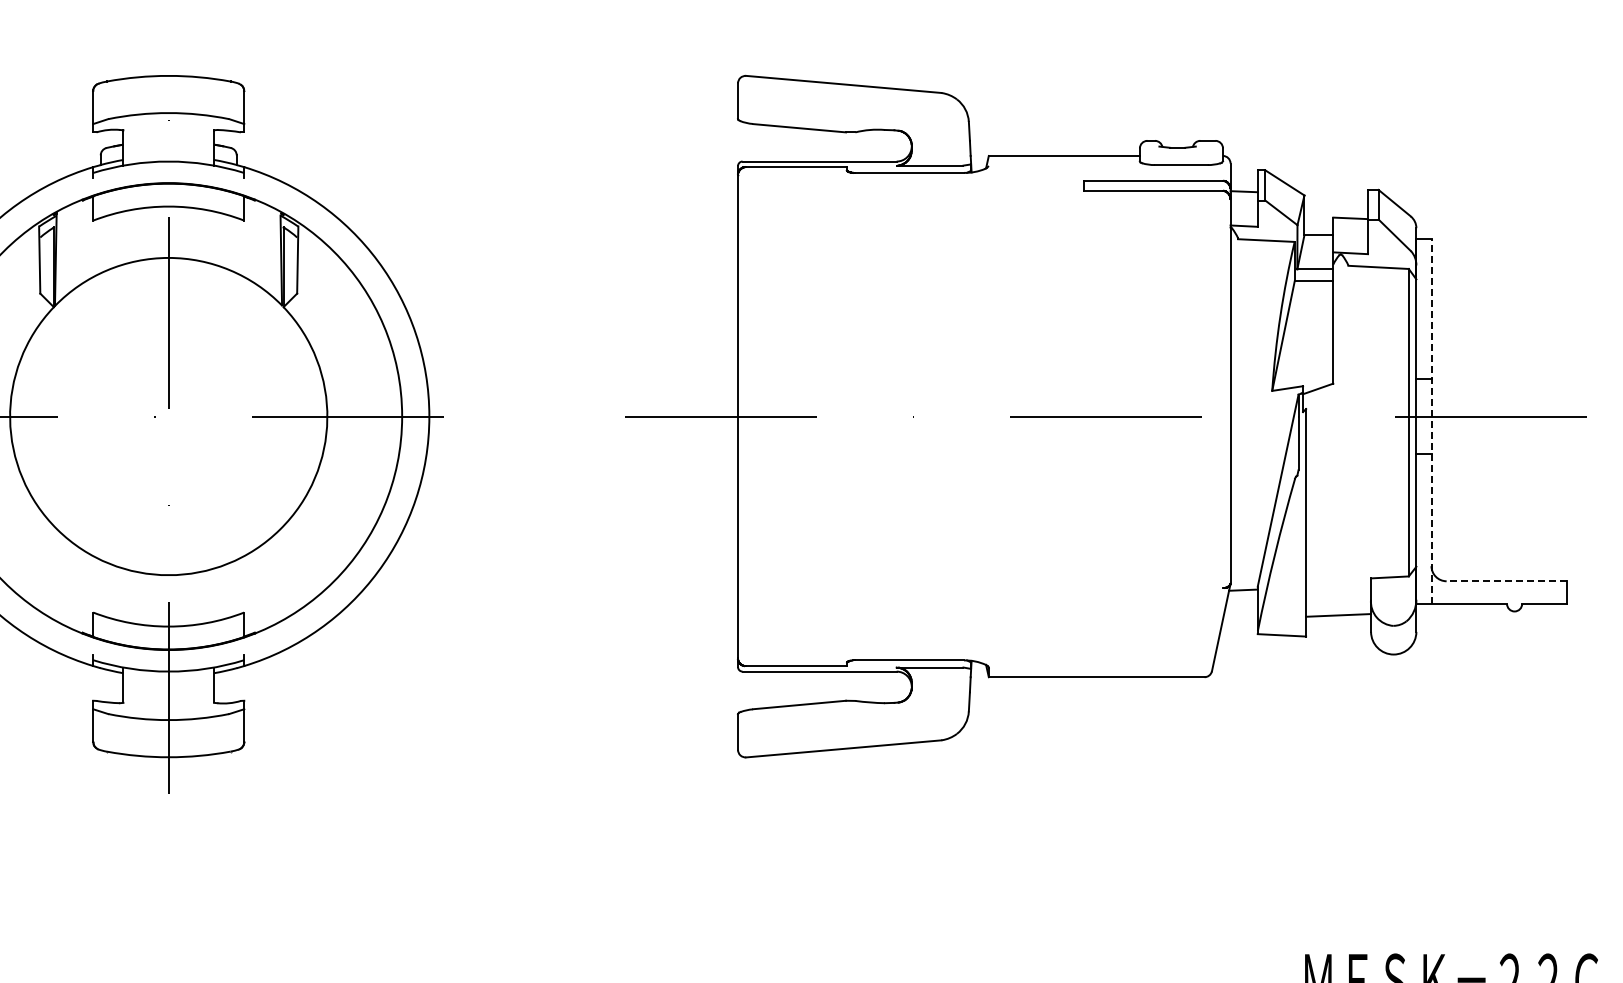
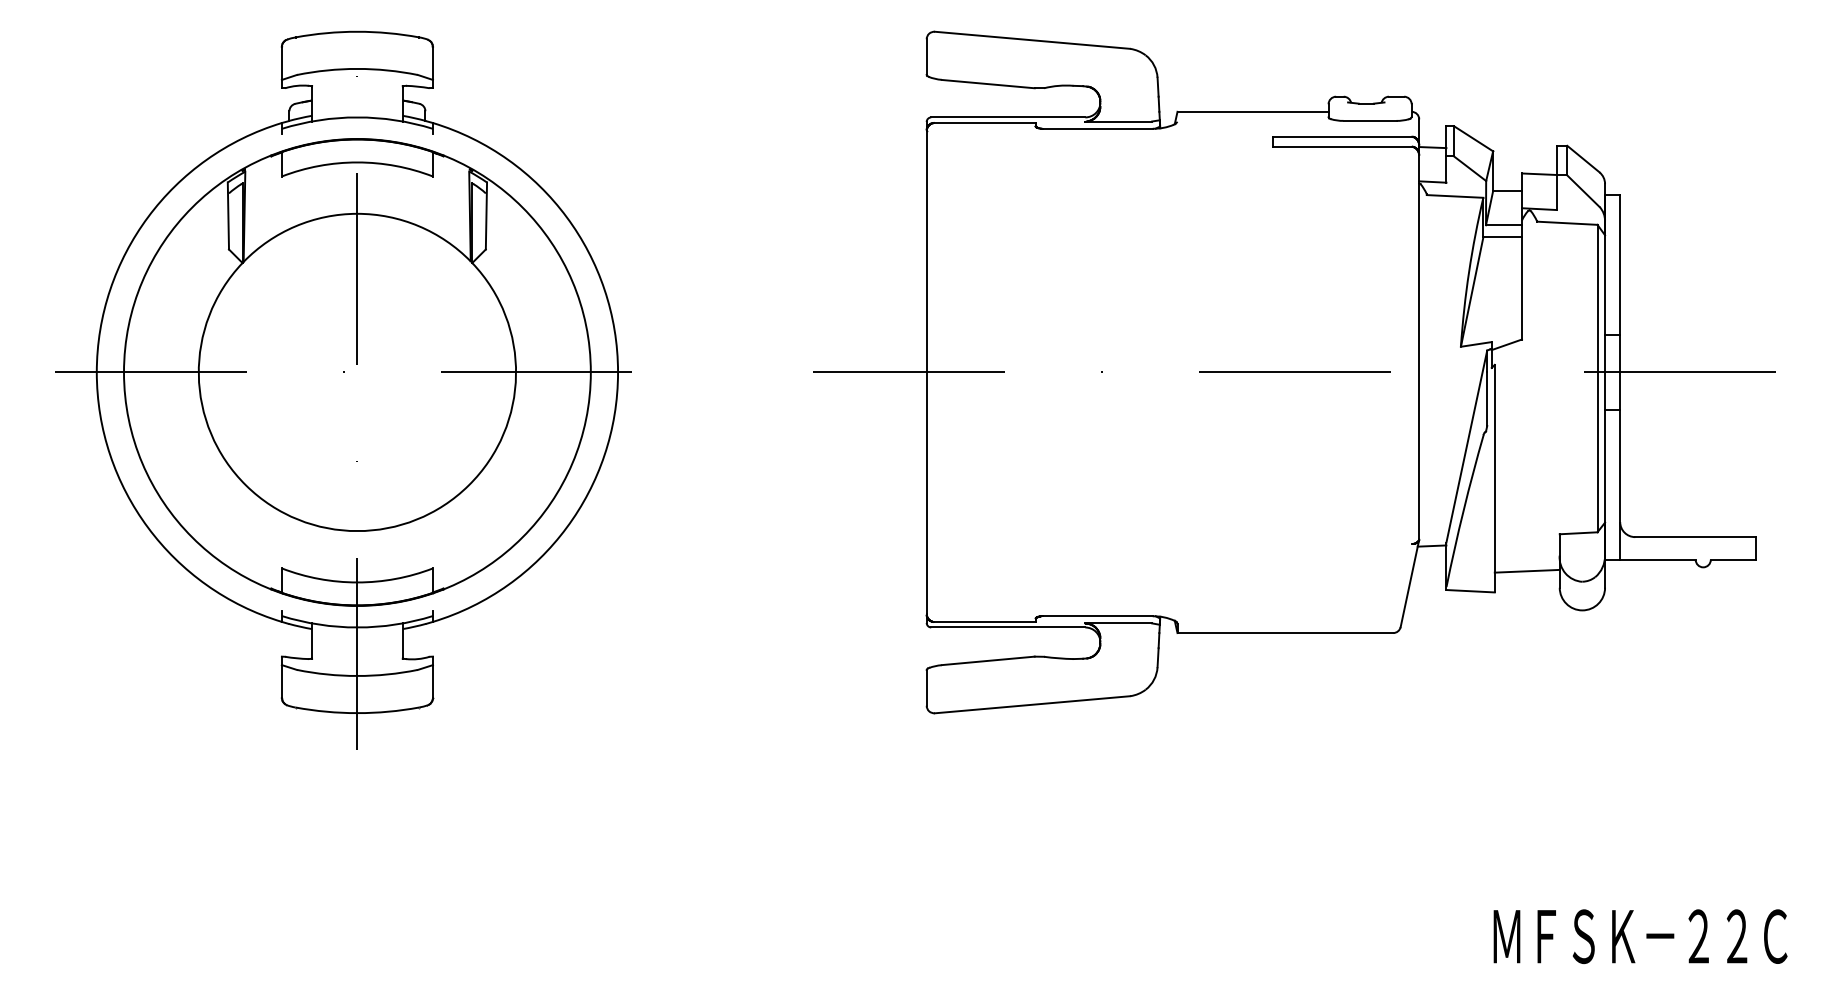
line: (1431, 420) -> (1620, 376), dashed -> solid
line: (1506, 581) -> (1695, 537), dashed -> solid

